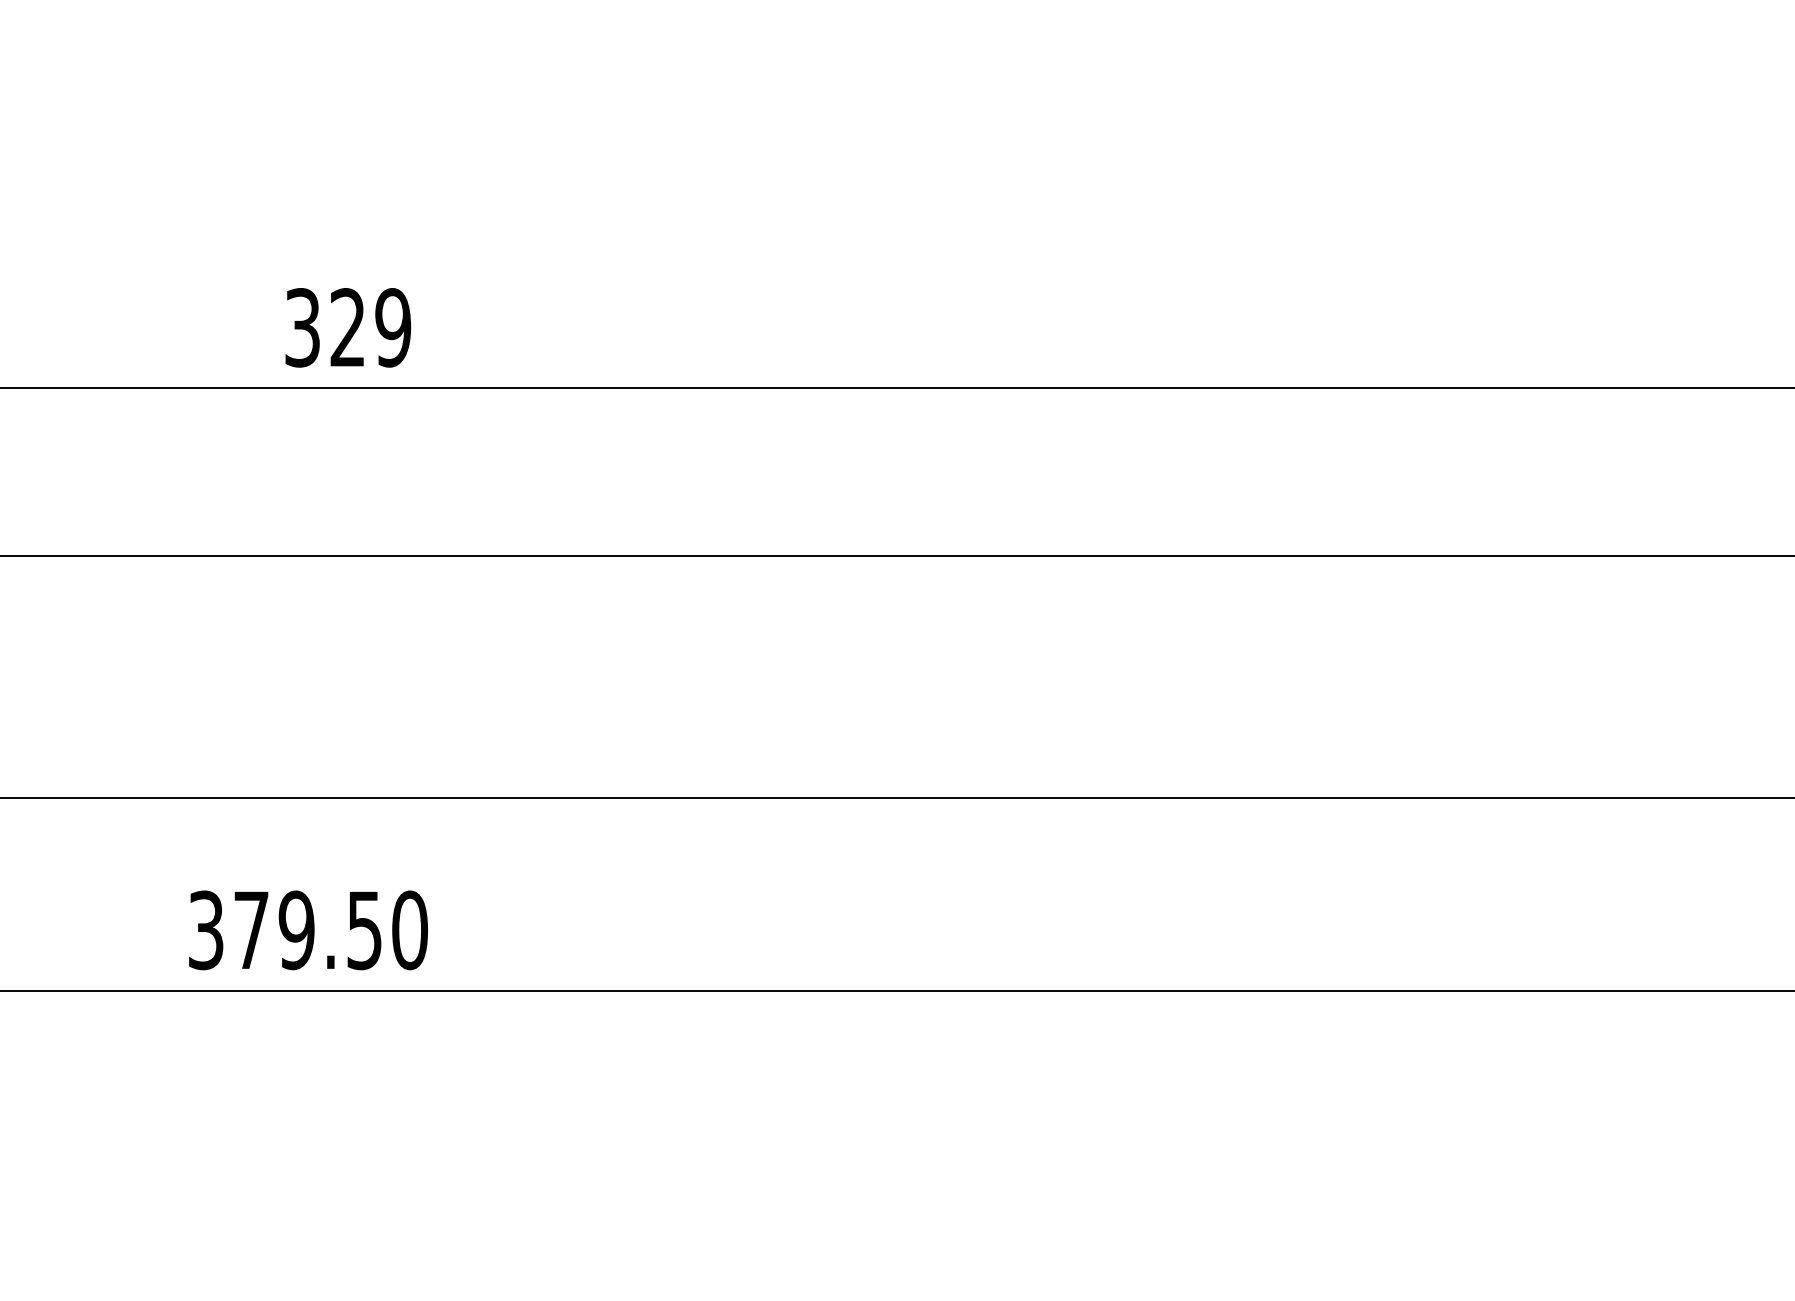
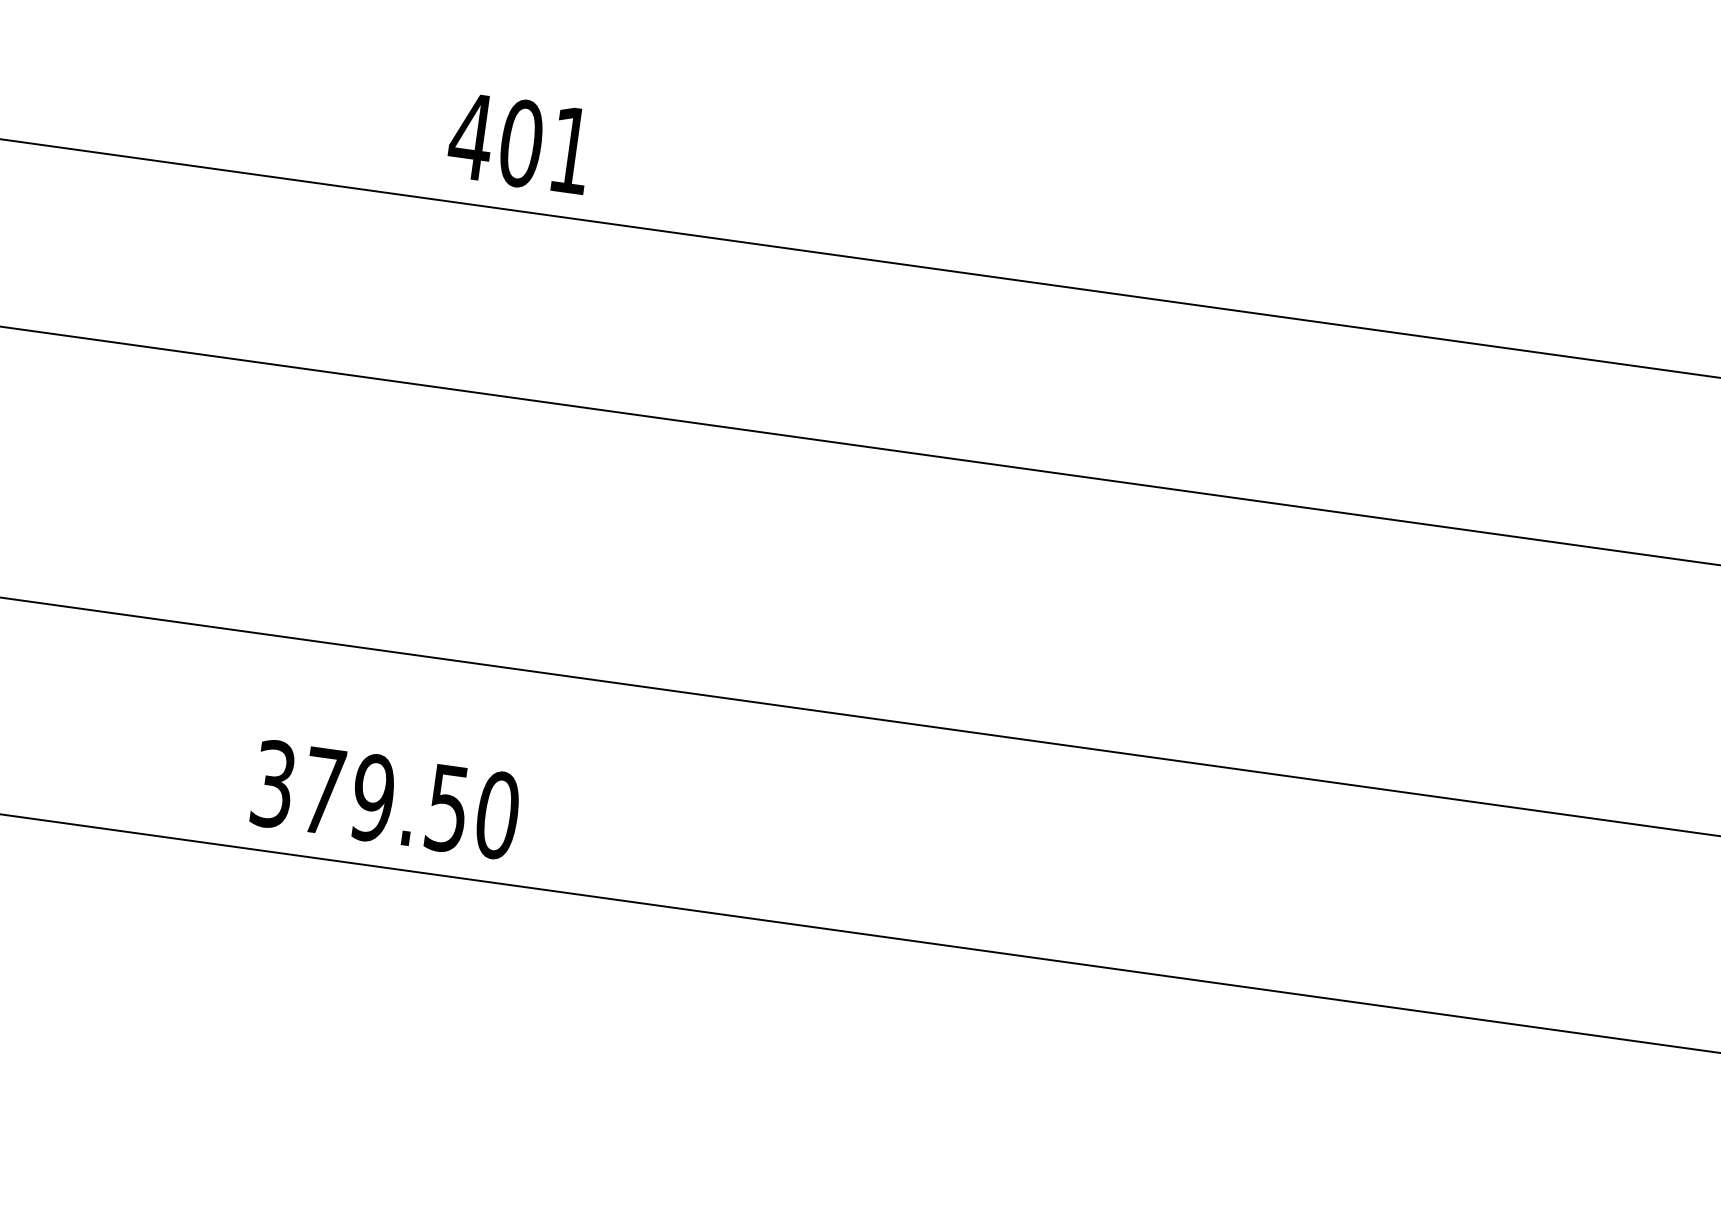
text: (347, 327) -> (520, 143), 329 -> 401

